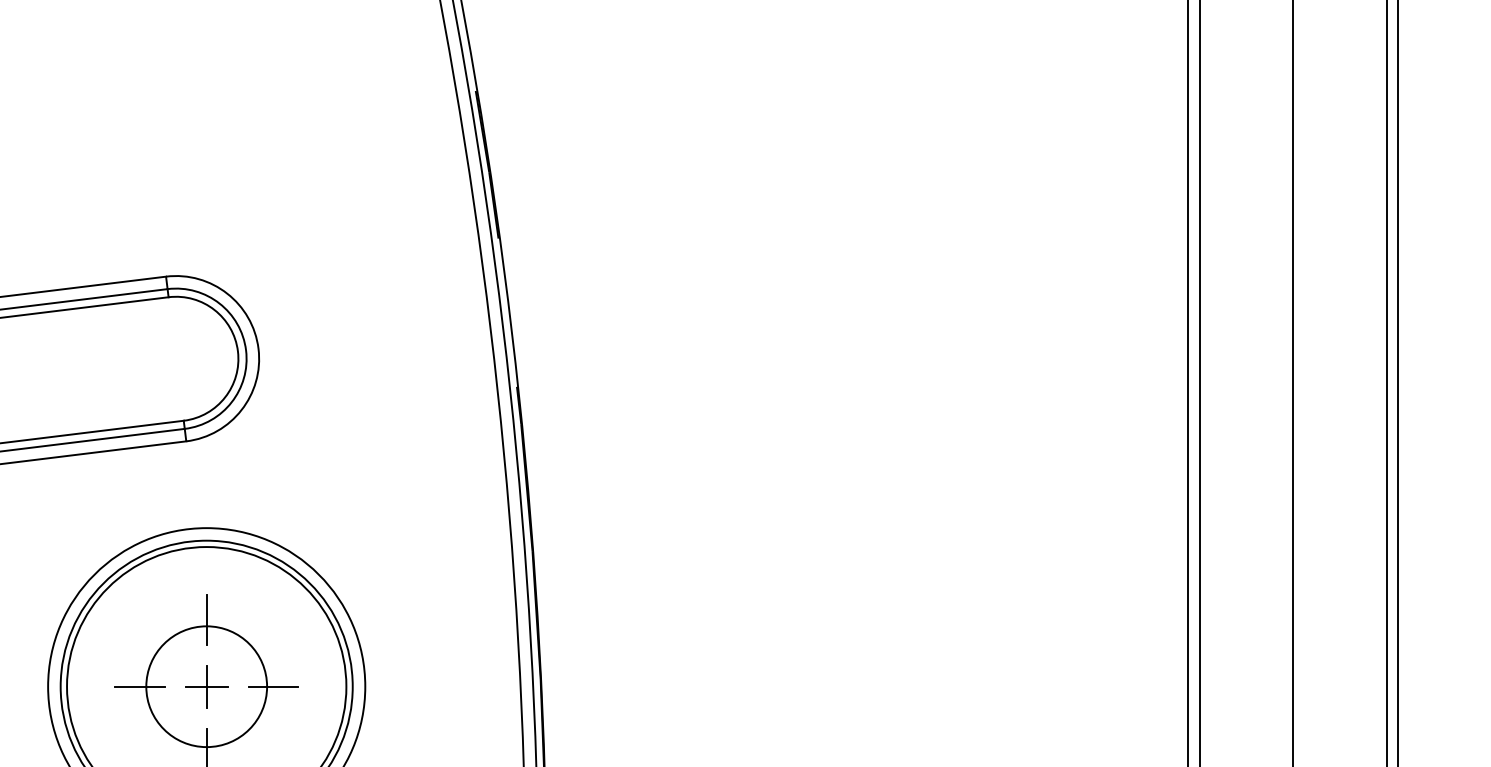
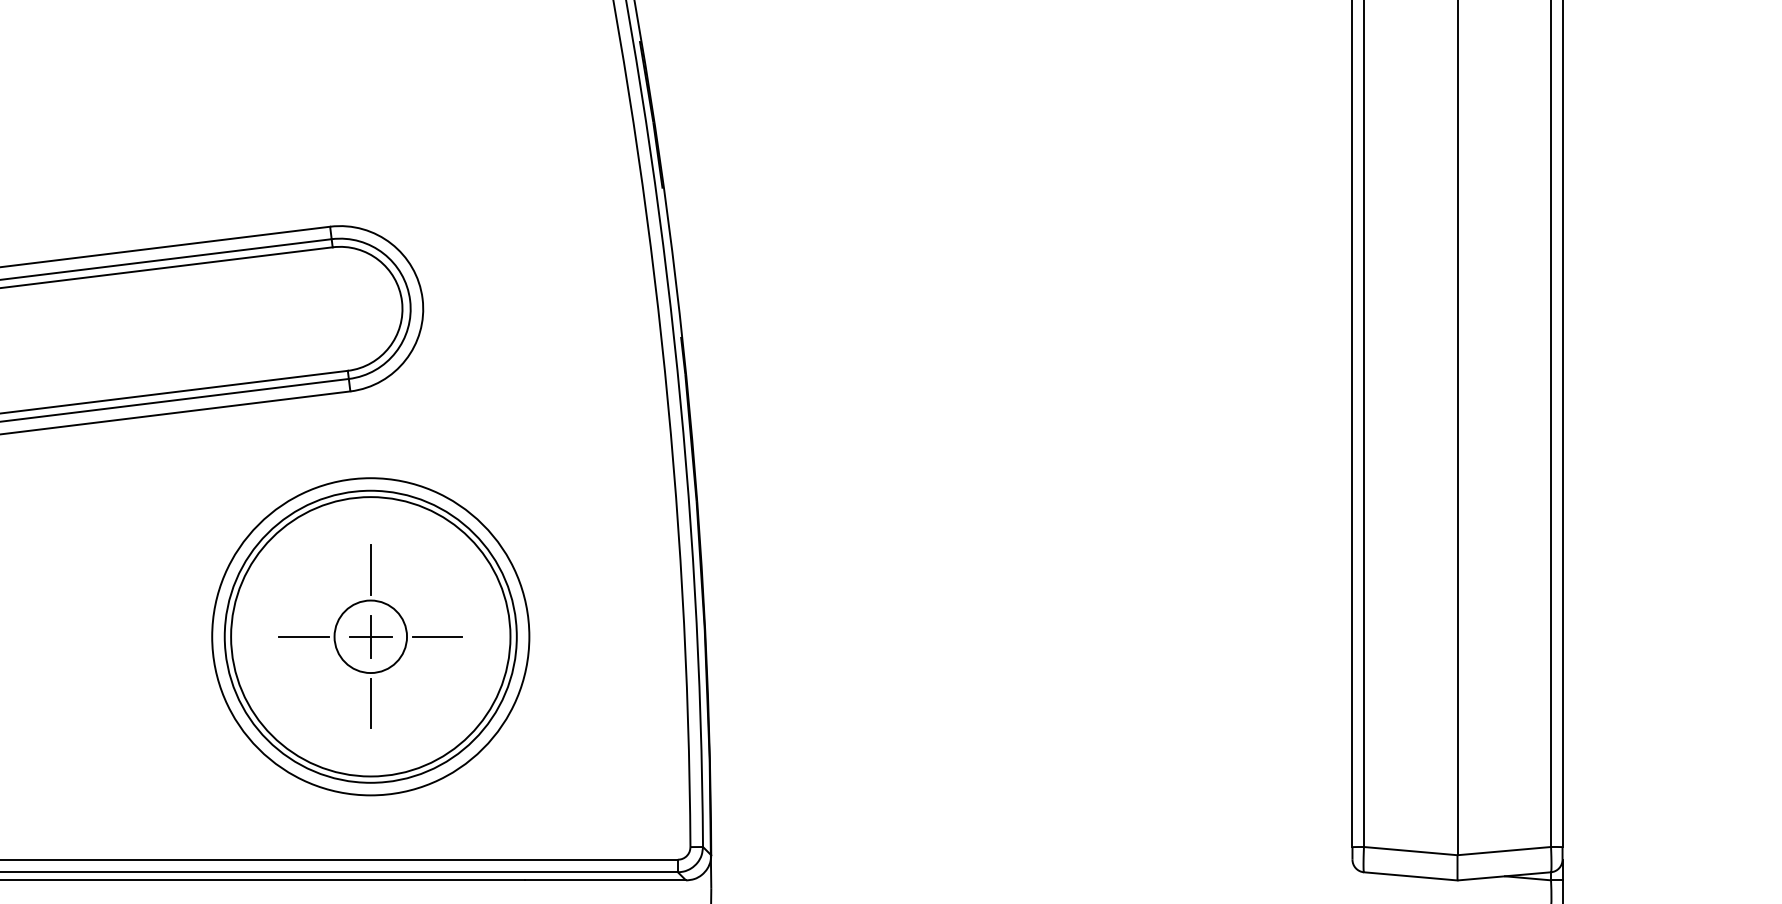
circle: (206, 686) -> (370, 636), size x0.6

